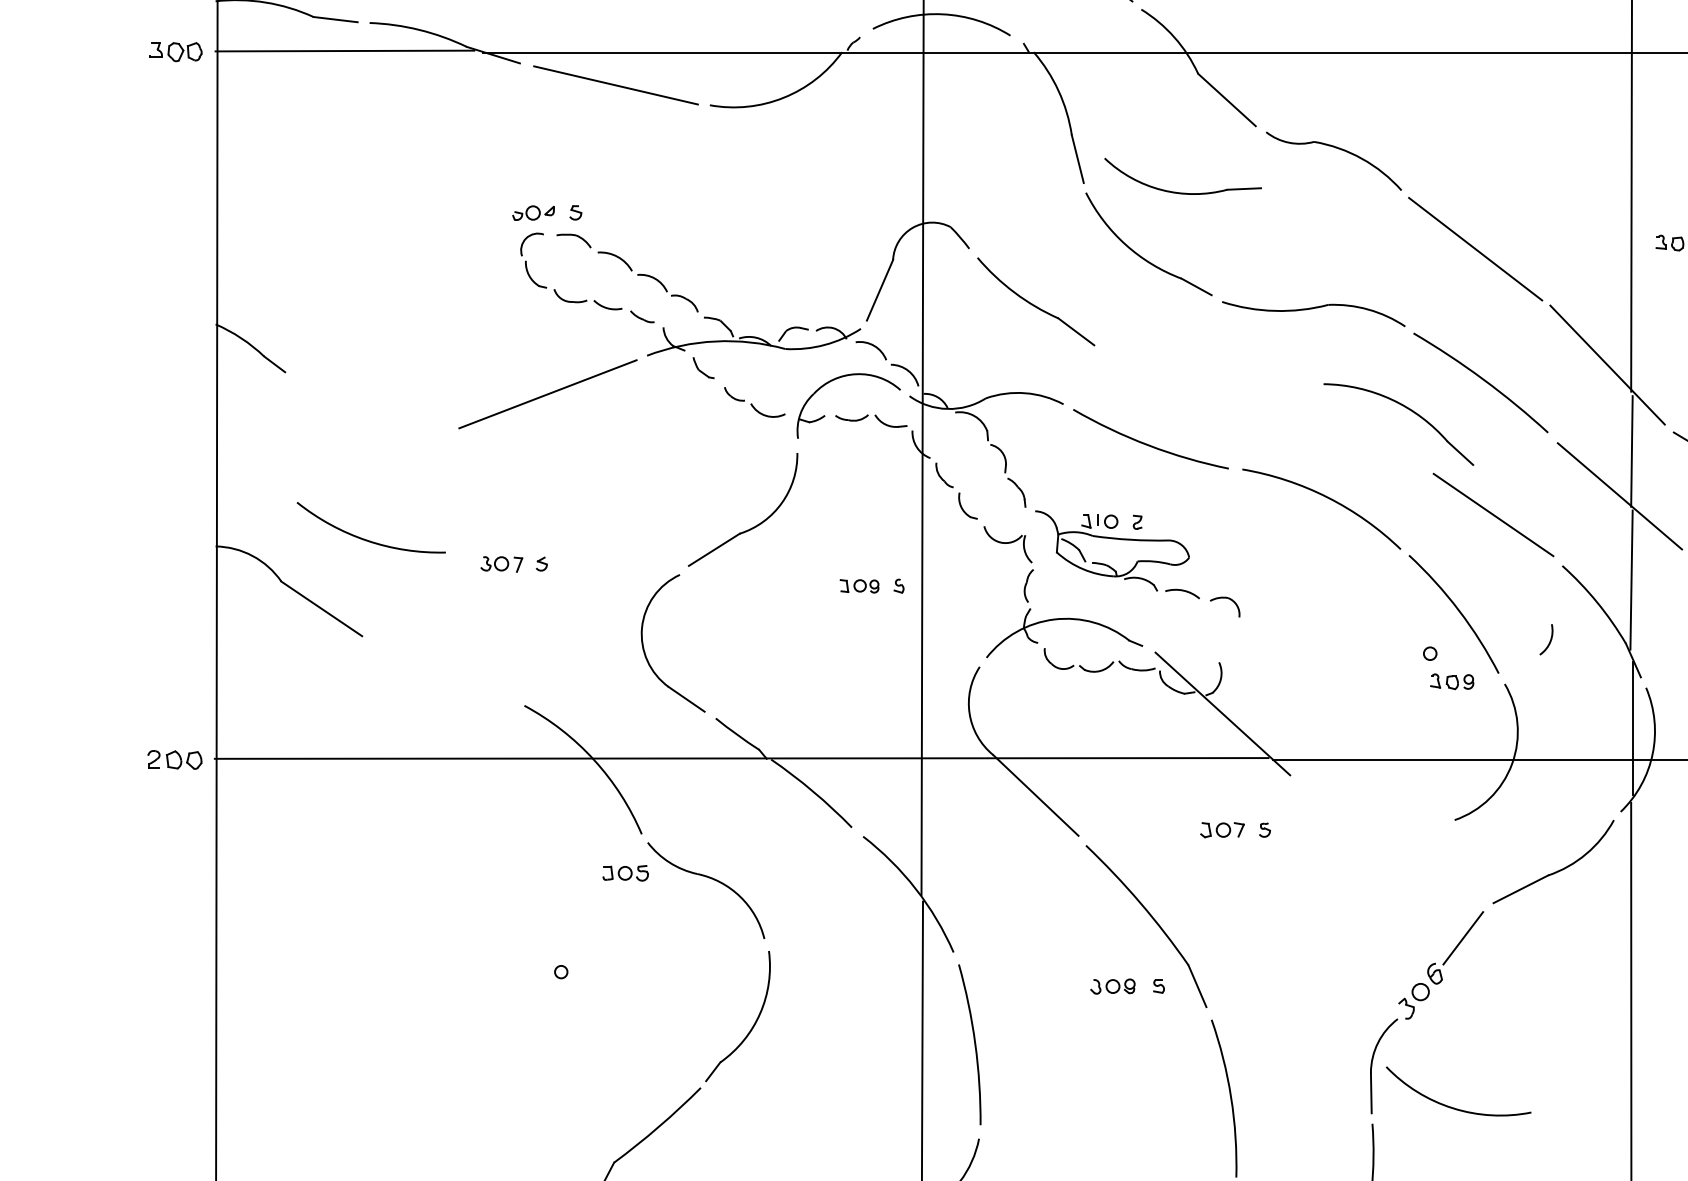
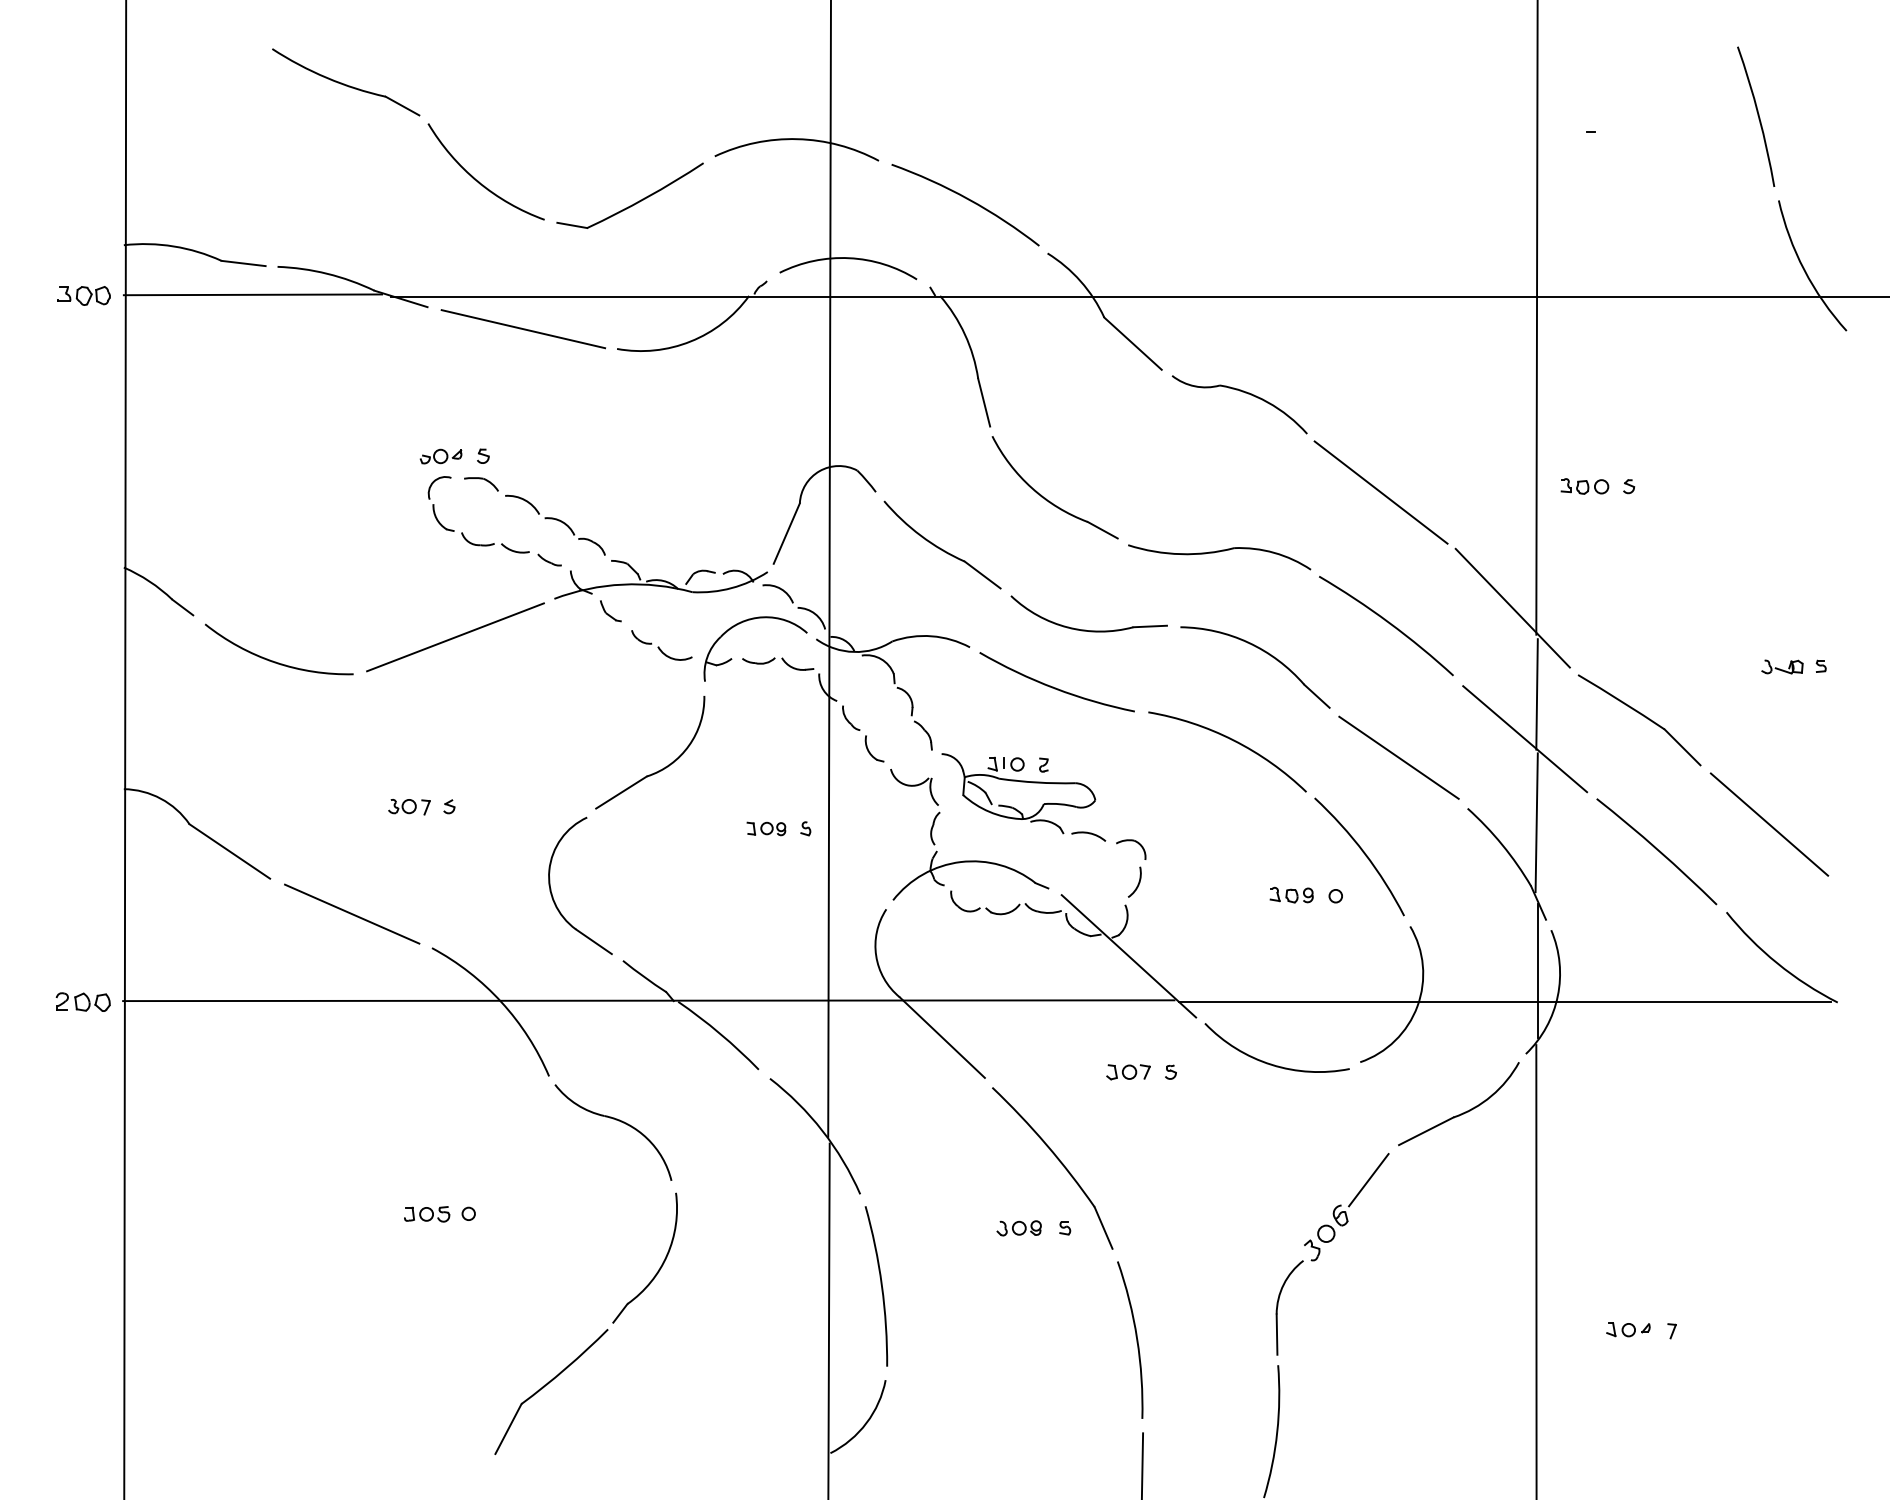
part: (1179, 192) -> (1085, 629), moved
part: (1405, 408) -> (1262, 651), moved
arc: (368, 539) -> (276, 661), moved
arc: (1550, 638) -> (1138, 881), moved
line: (444, 671) -> (352, 913), added
part: (1451, 681) -> (1291, 894), moved
part: (626, 873) -> (427, 1214), moved
arc: (1452, 1107) -> (1271, 1063), moved

